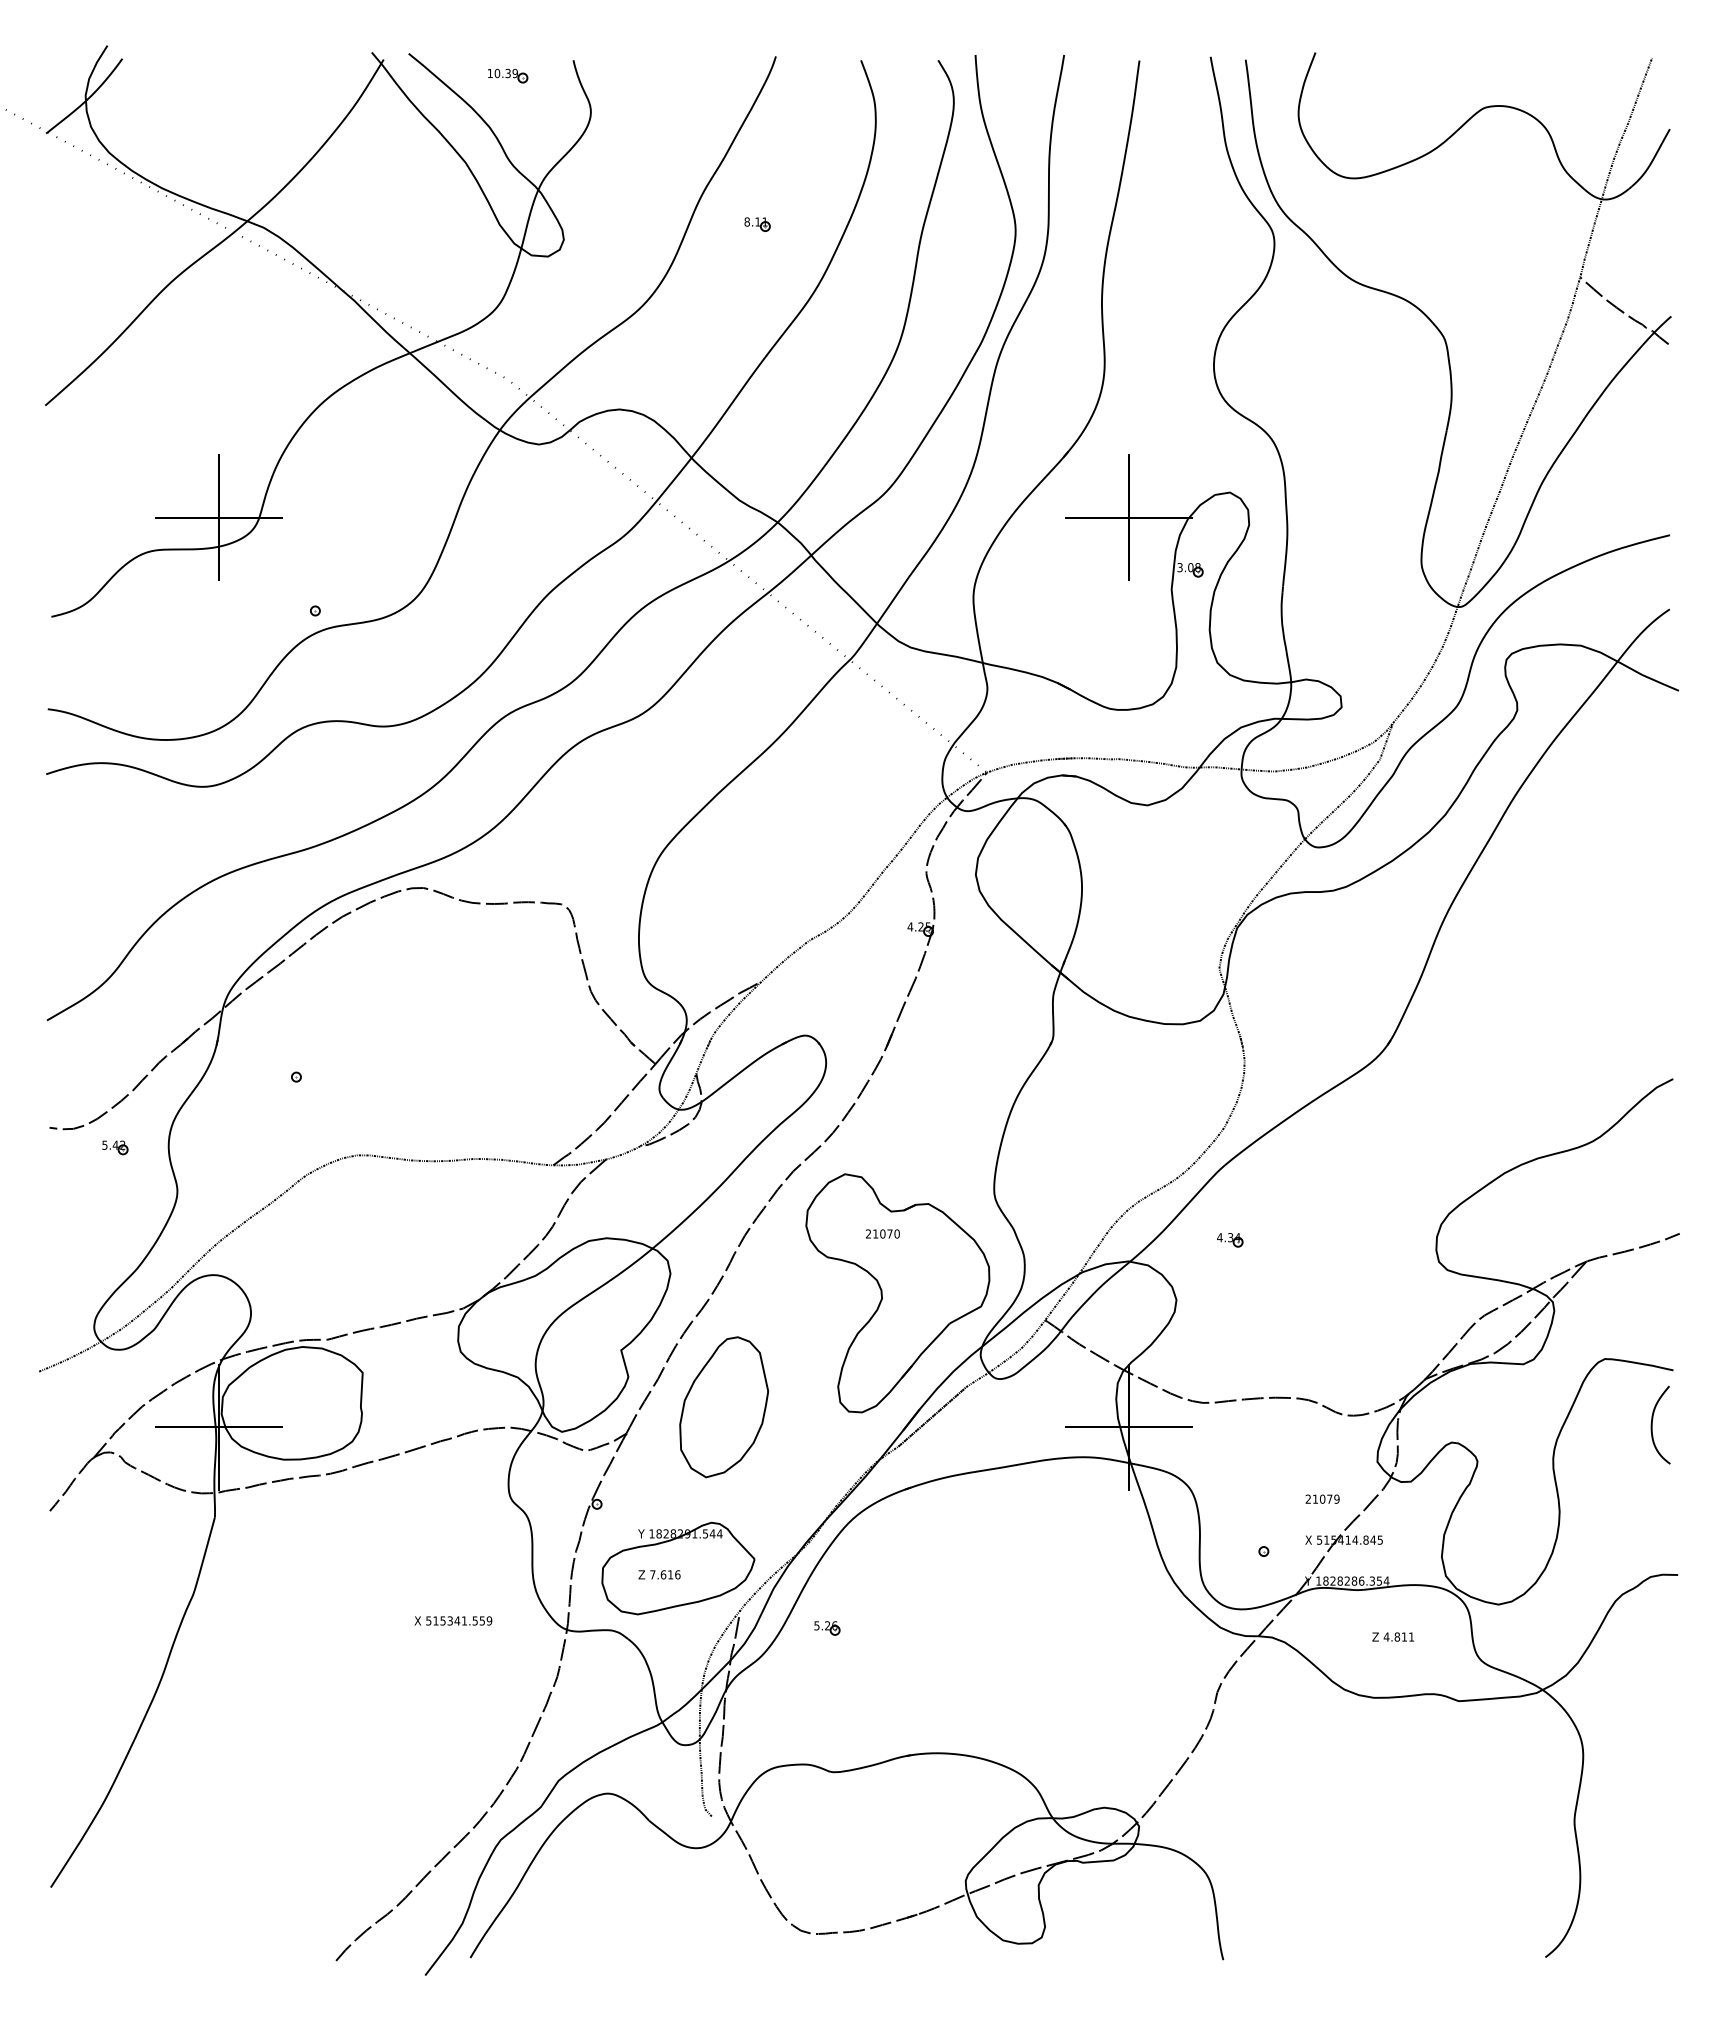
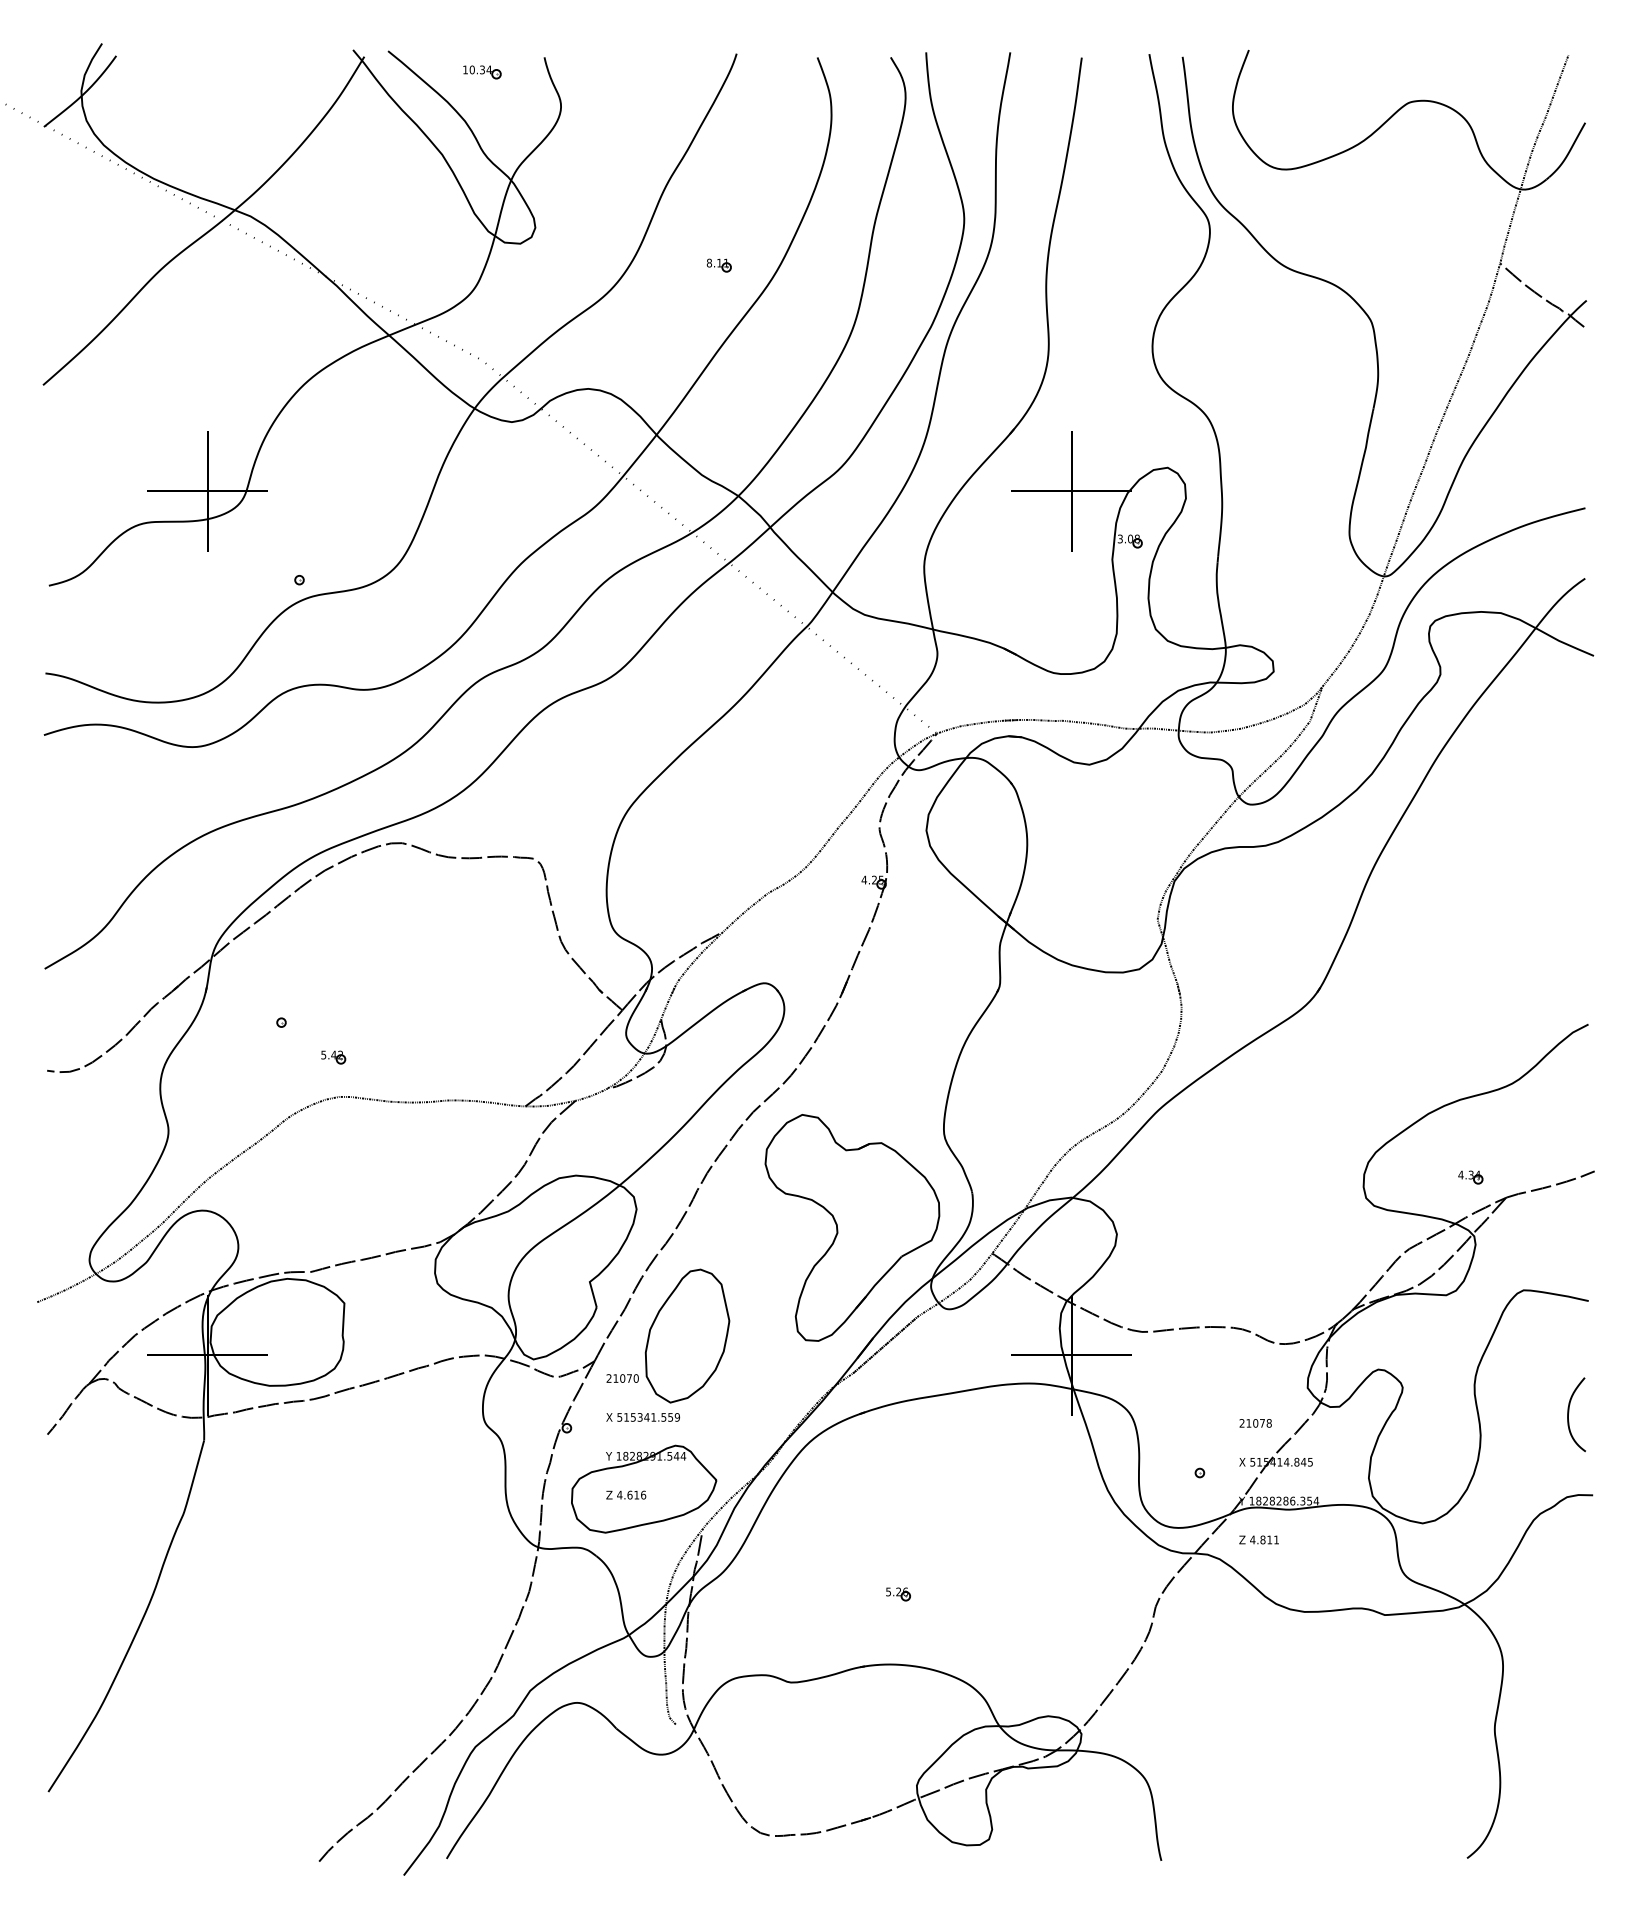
text: (514, 73) -> (488, 69), 10.39 -> 10.34
part: (757, 224) -> (719, 265), moved
part: (115, 1147) -> (333, 1057), moved
text: (882, 1233) -> (622, 1378), moved
part: (1230, 1240) -> (1471, 1177), moved
curve: (1652, 1424) -> (1568, 1414), moved
text: (1336, 1499) -> (1268, 1423), 21079 -> 21078
text: (652, 1574) -> (619, 1494), 7.616 -> 4.616
text: (453, 1620) -> (643, 1416), moved
part: (827, 1628) -> (898, 1594), moved
text: (1393, 1636) -> (1259, 1539), moved

